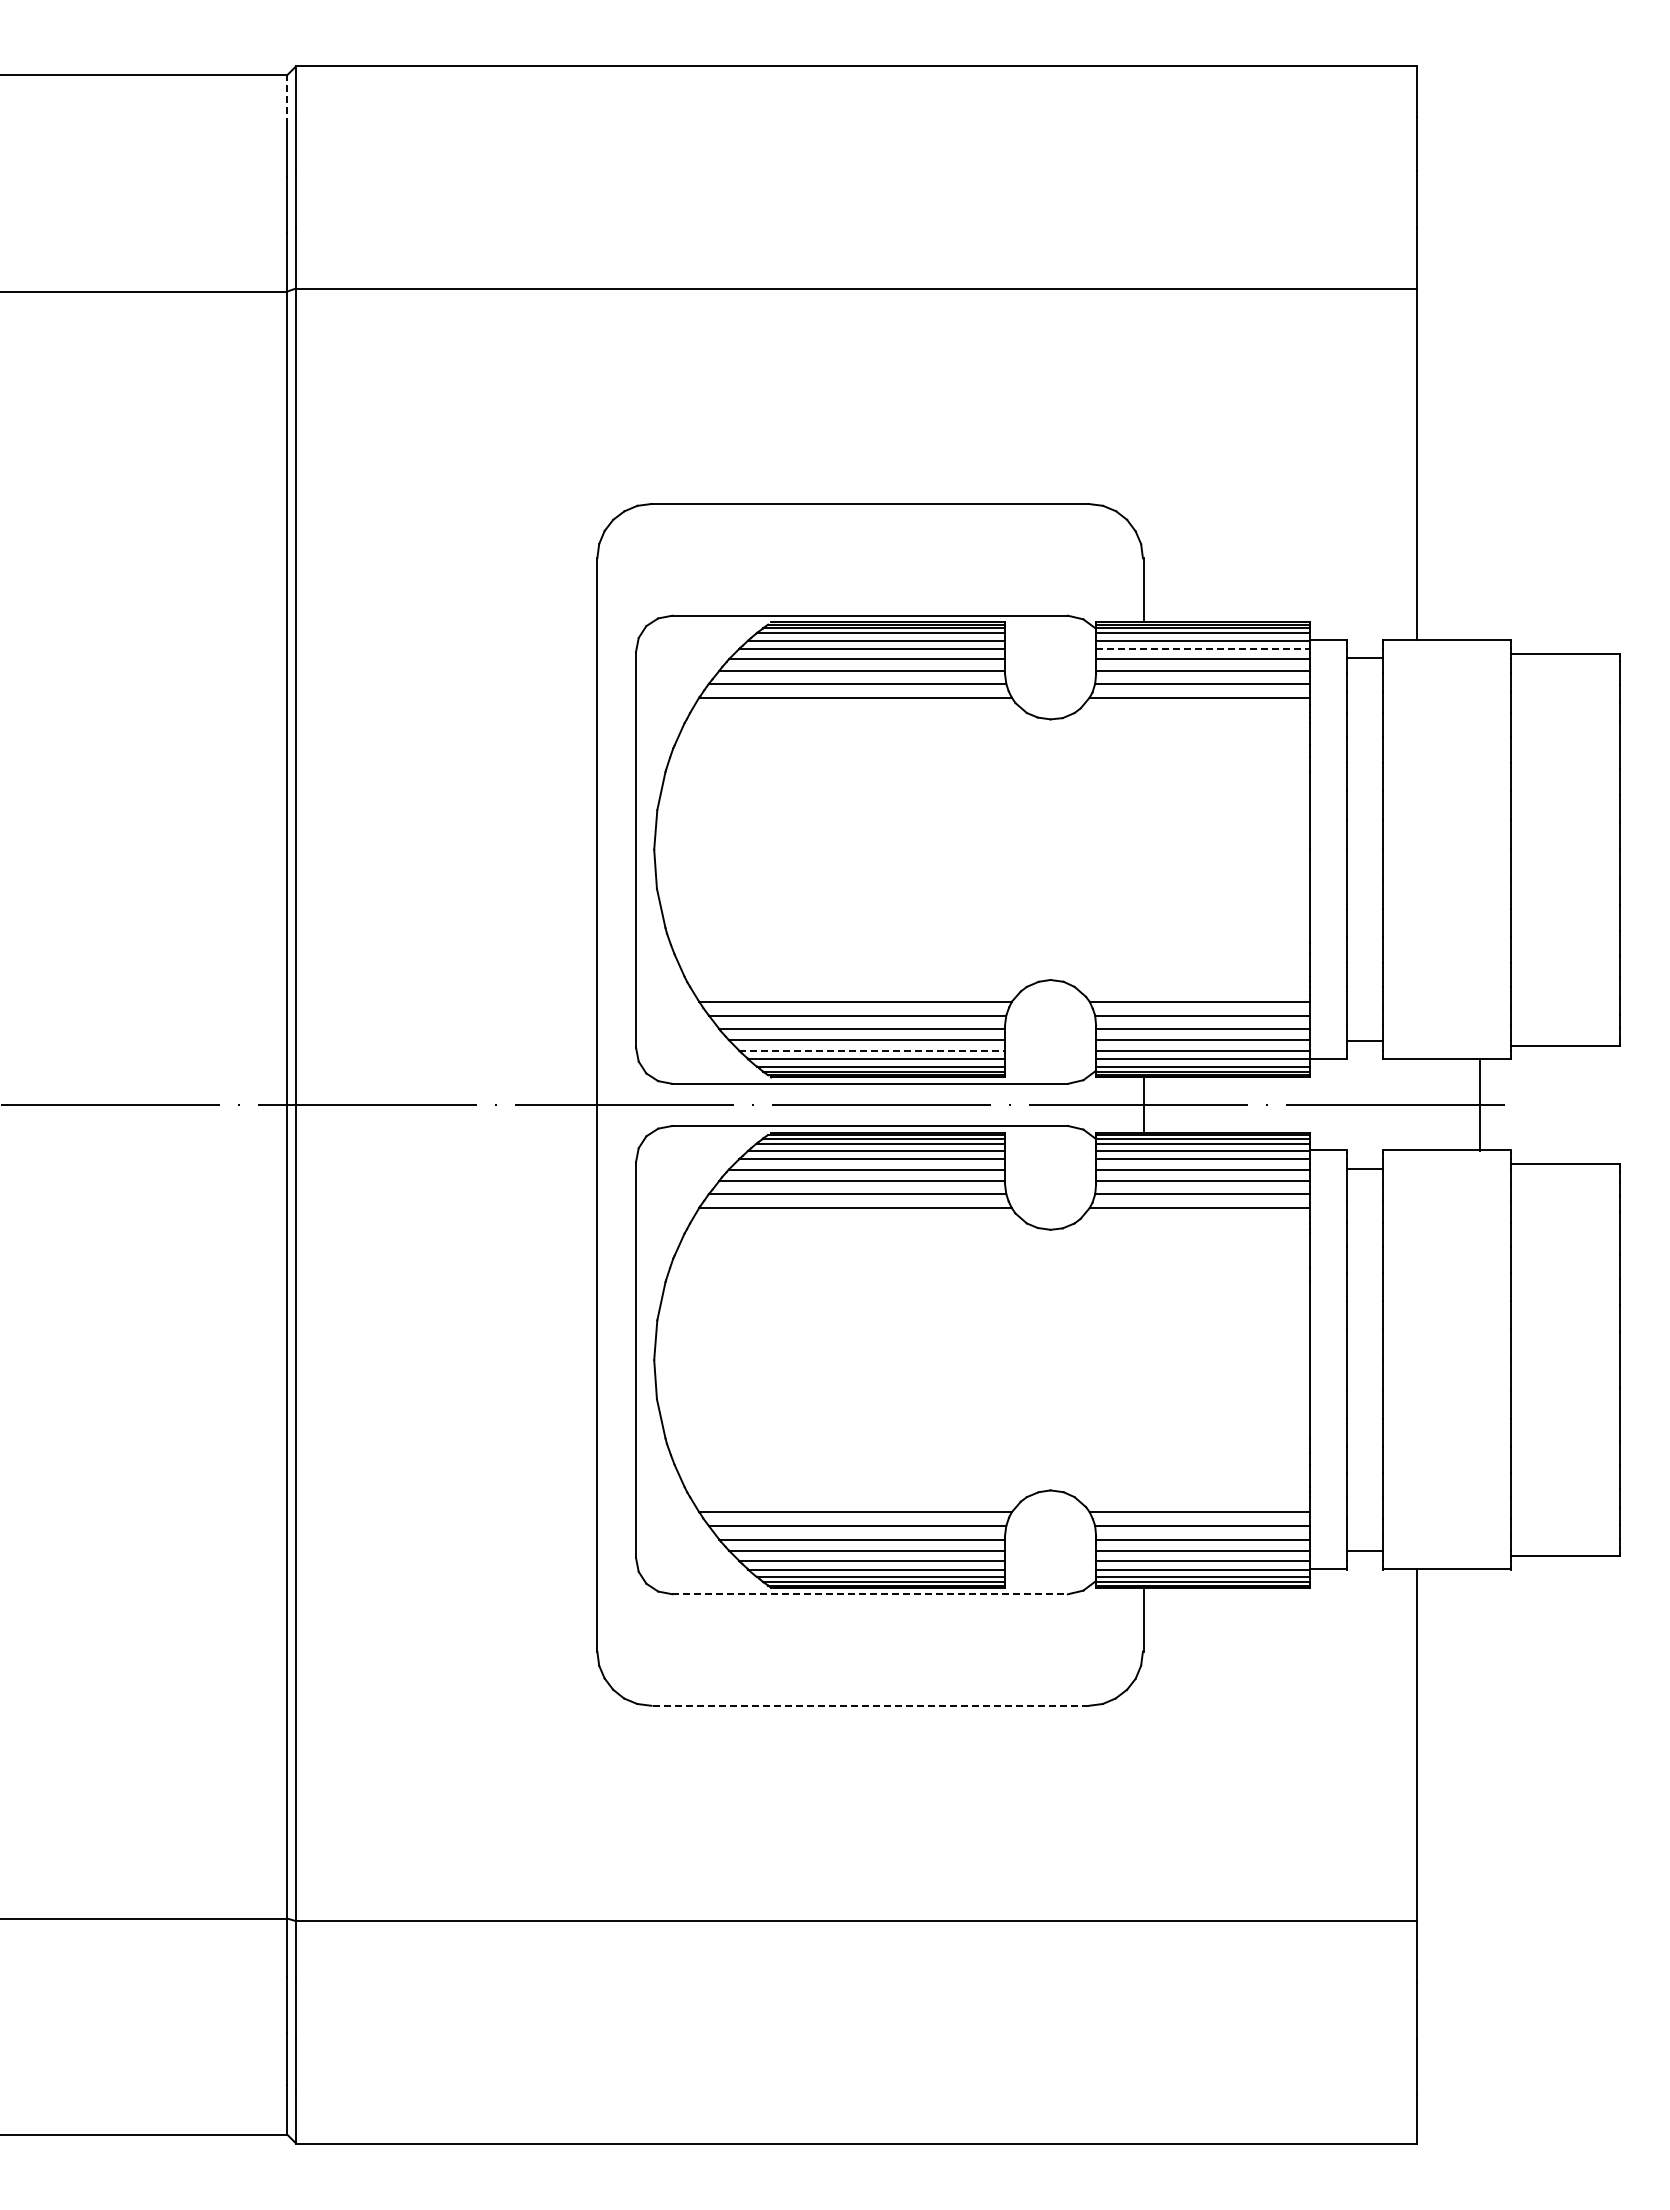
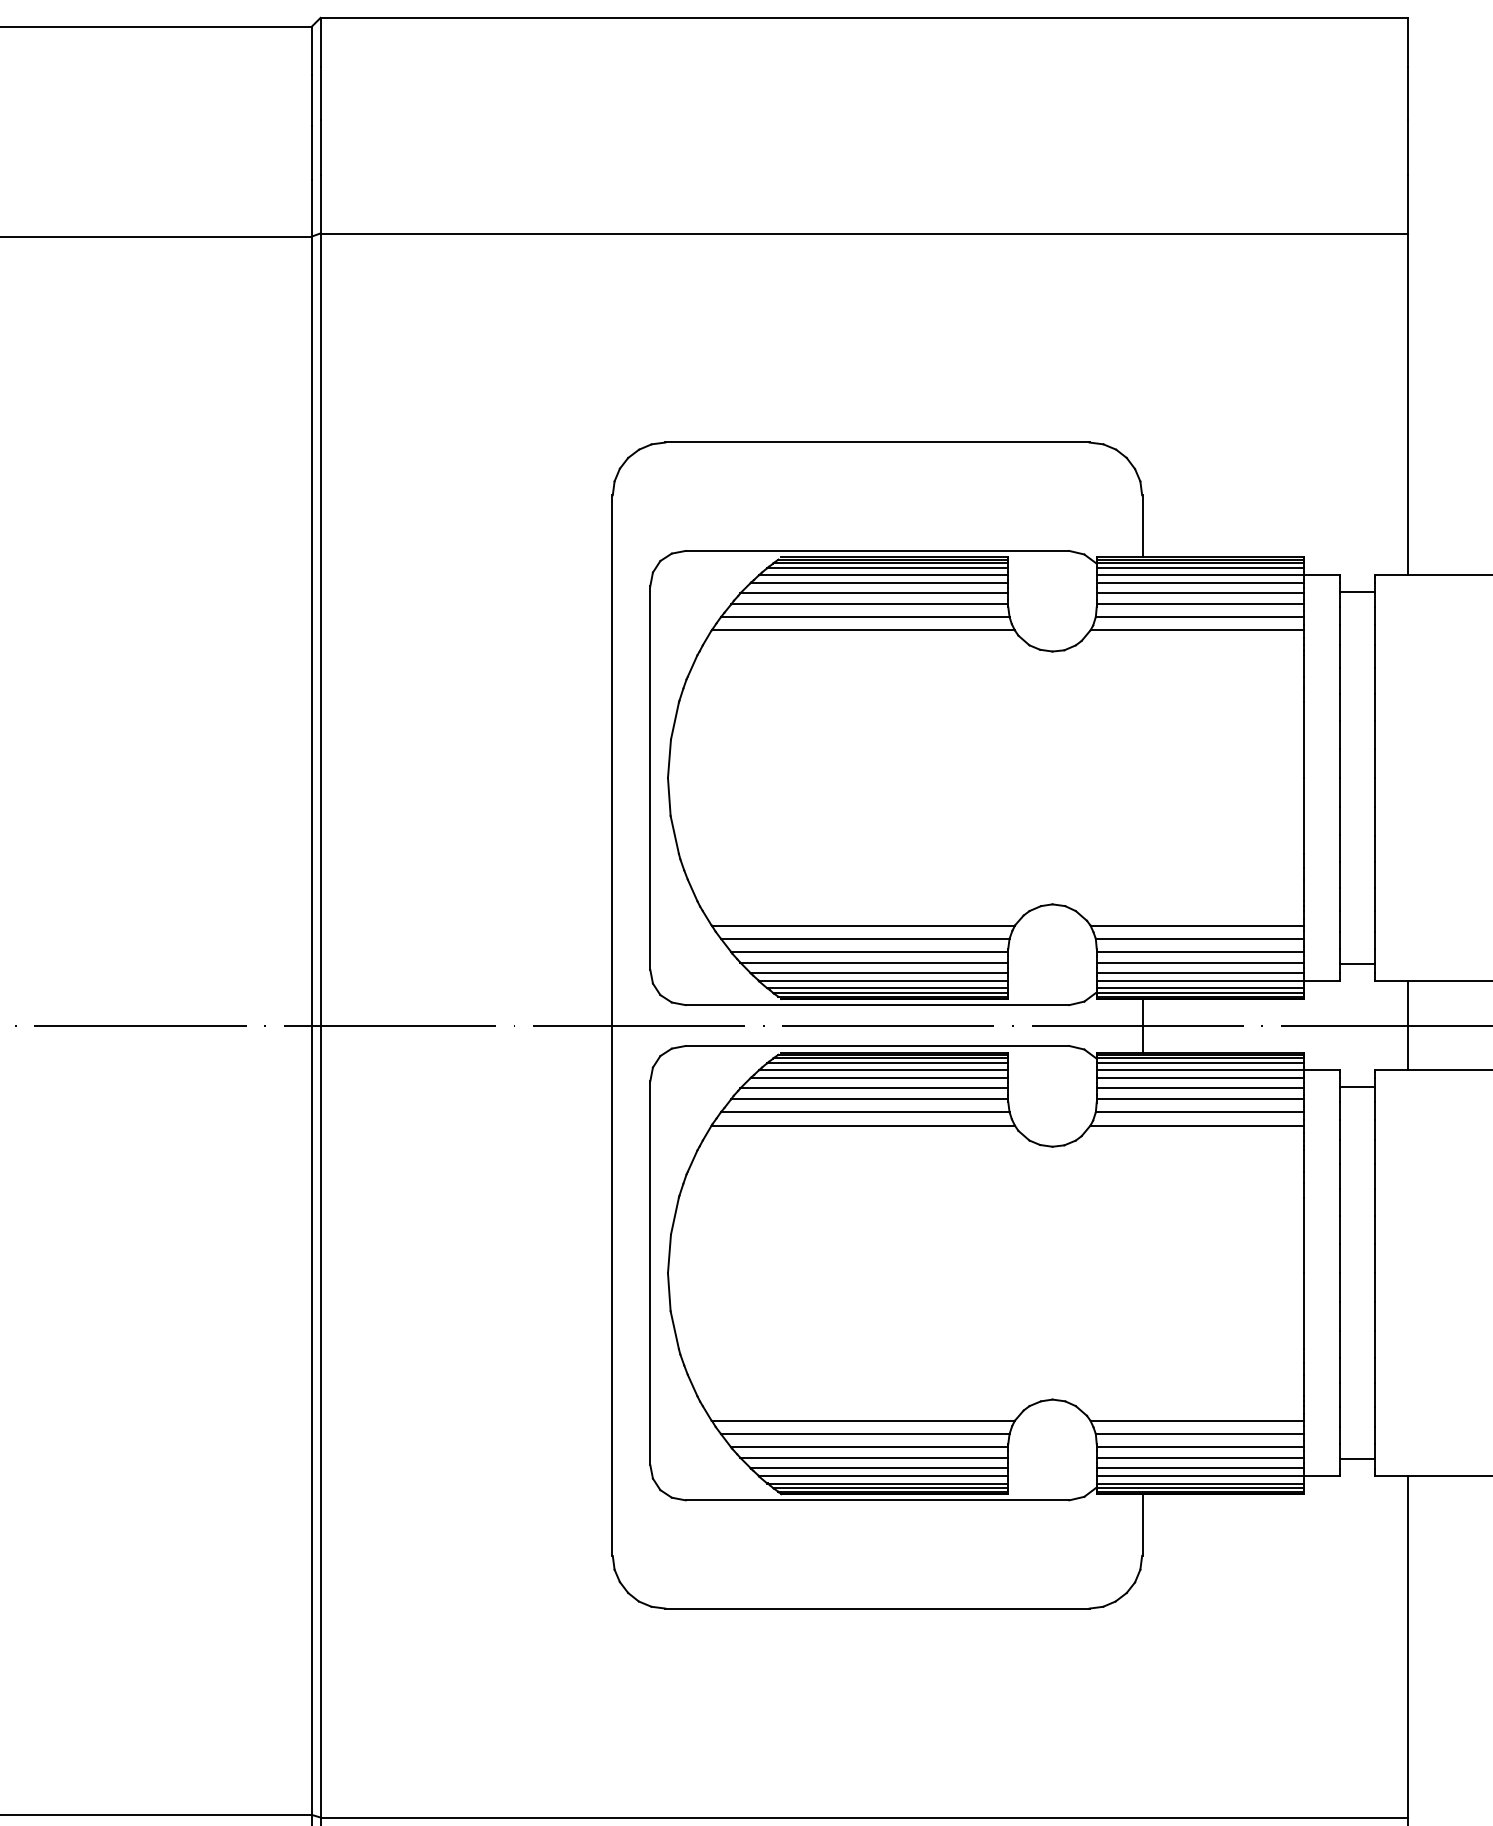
line: (287, 100) -> (312, 51), dashed -> solid
line: (1203, 648) -> (1200, 582), dashed -> solid
line: (872, 1050) -> (879, 972), dashed -> solid
line: (1479, 1104) -> (1407, 1025), moved
line: (870, 1594) -> (877, 1500), dashed -> solid
line: (870, 1706) -> (877, 1609), dashed -> solid

